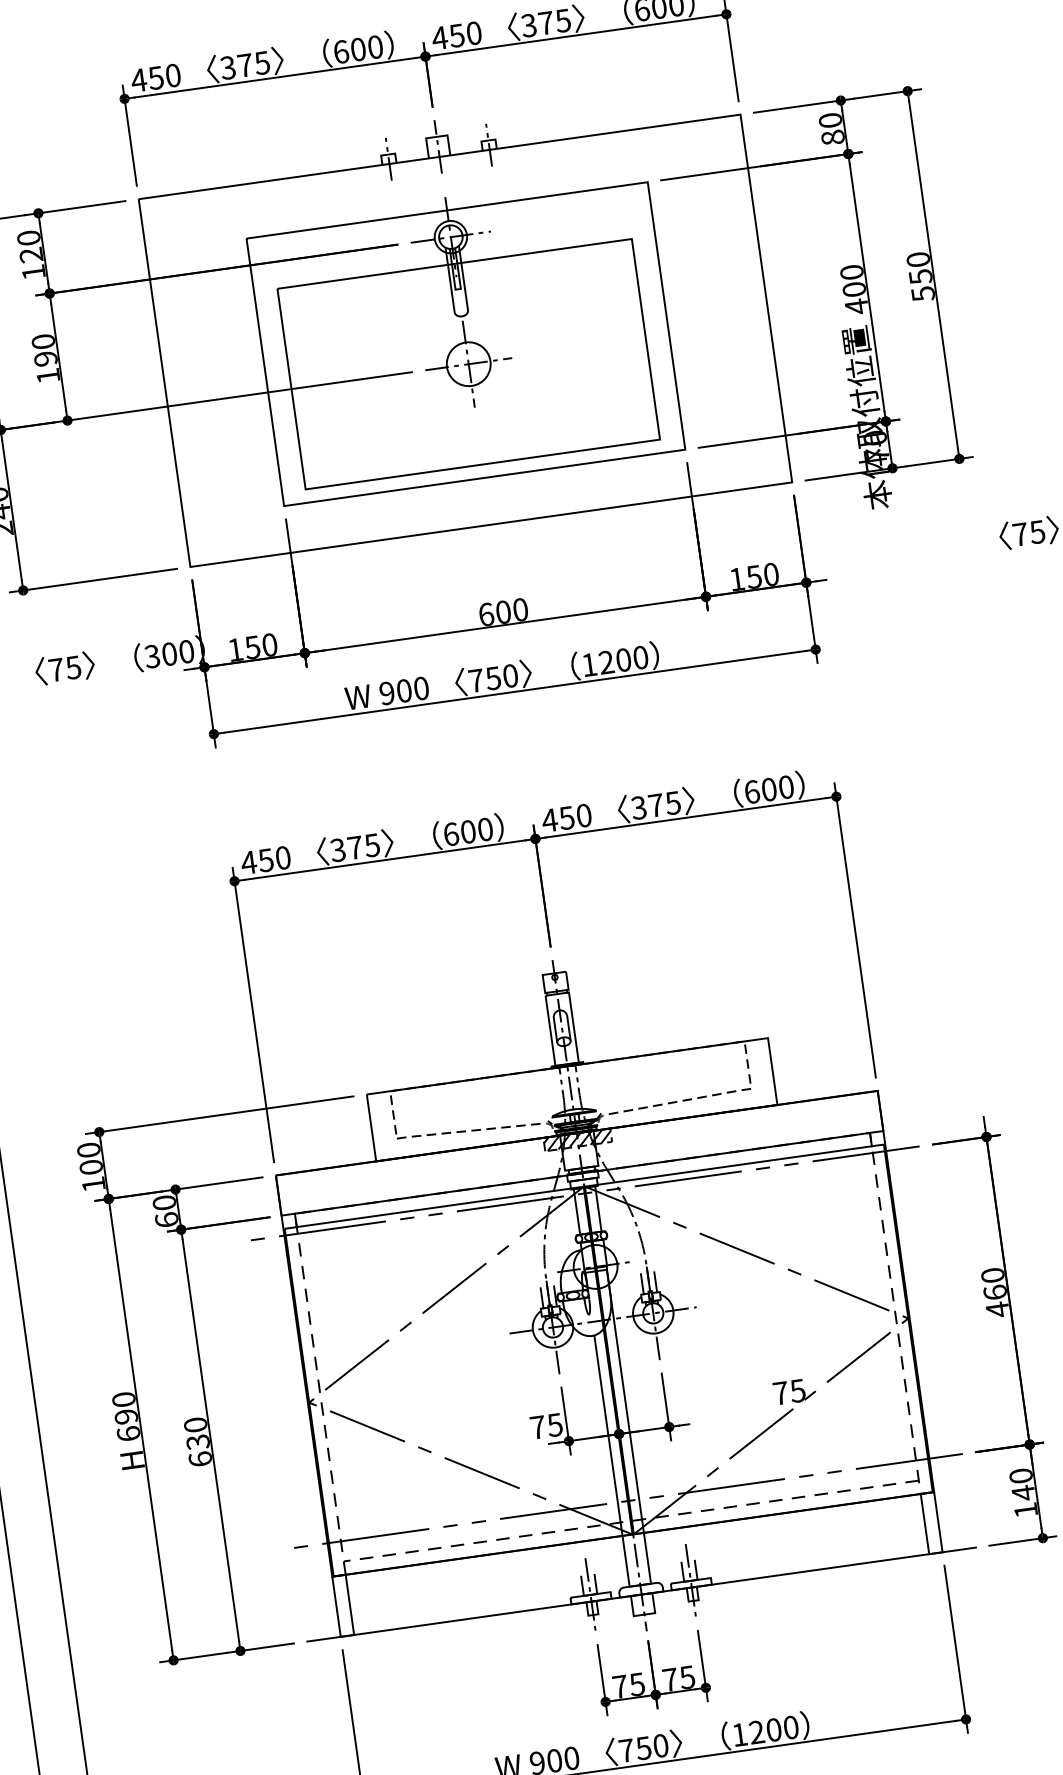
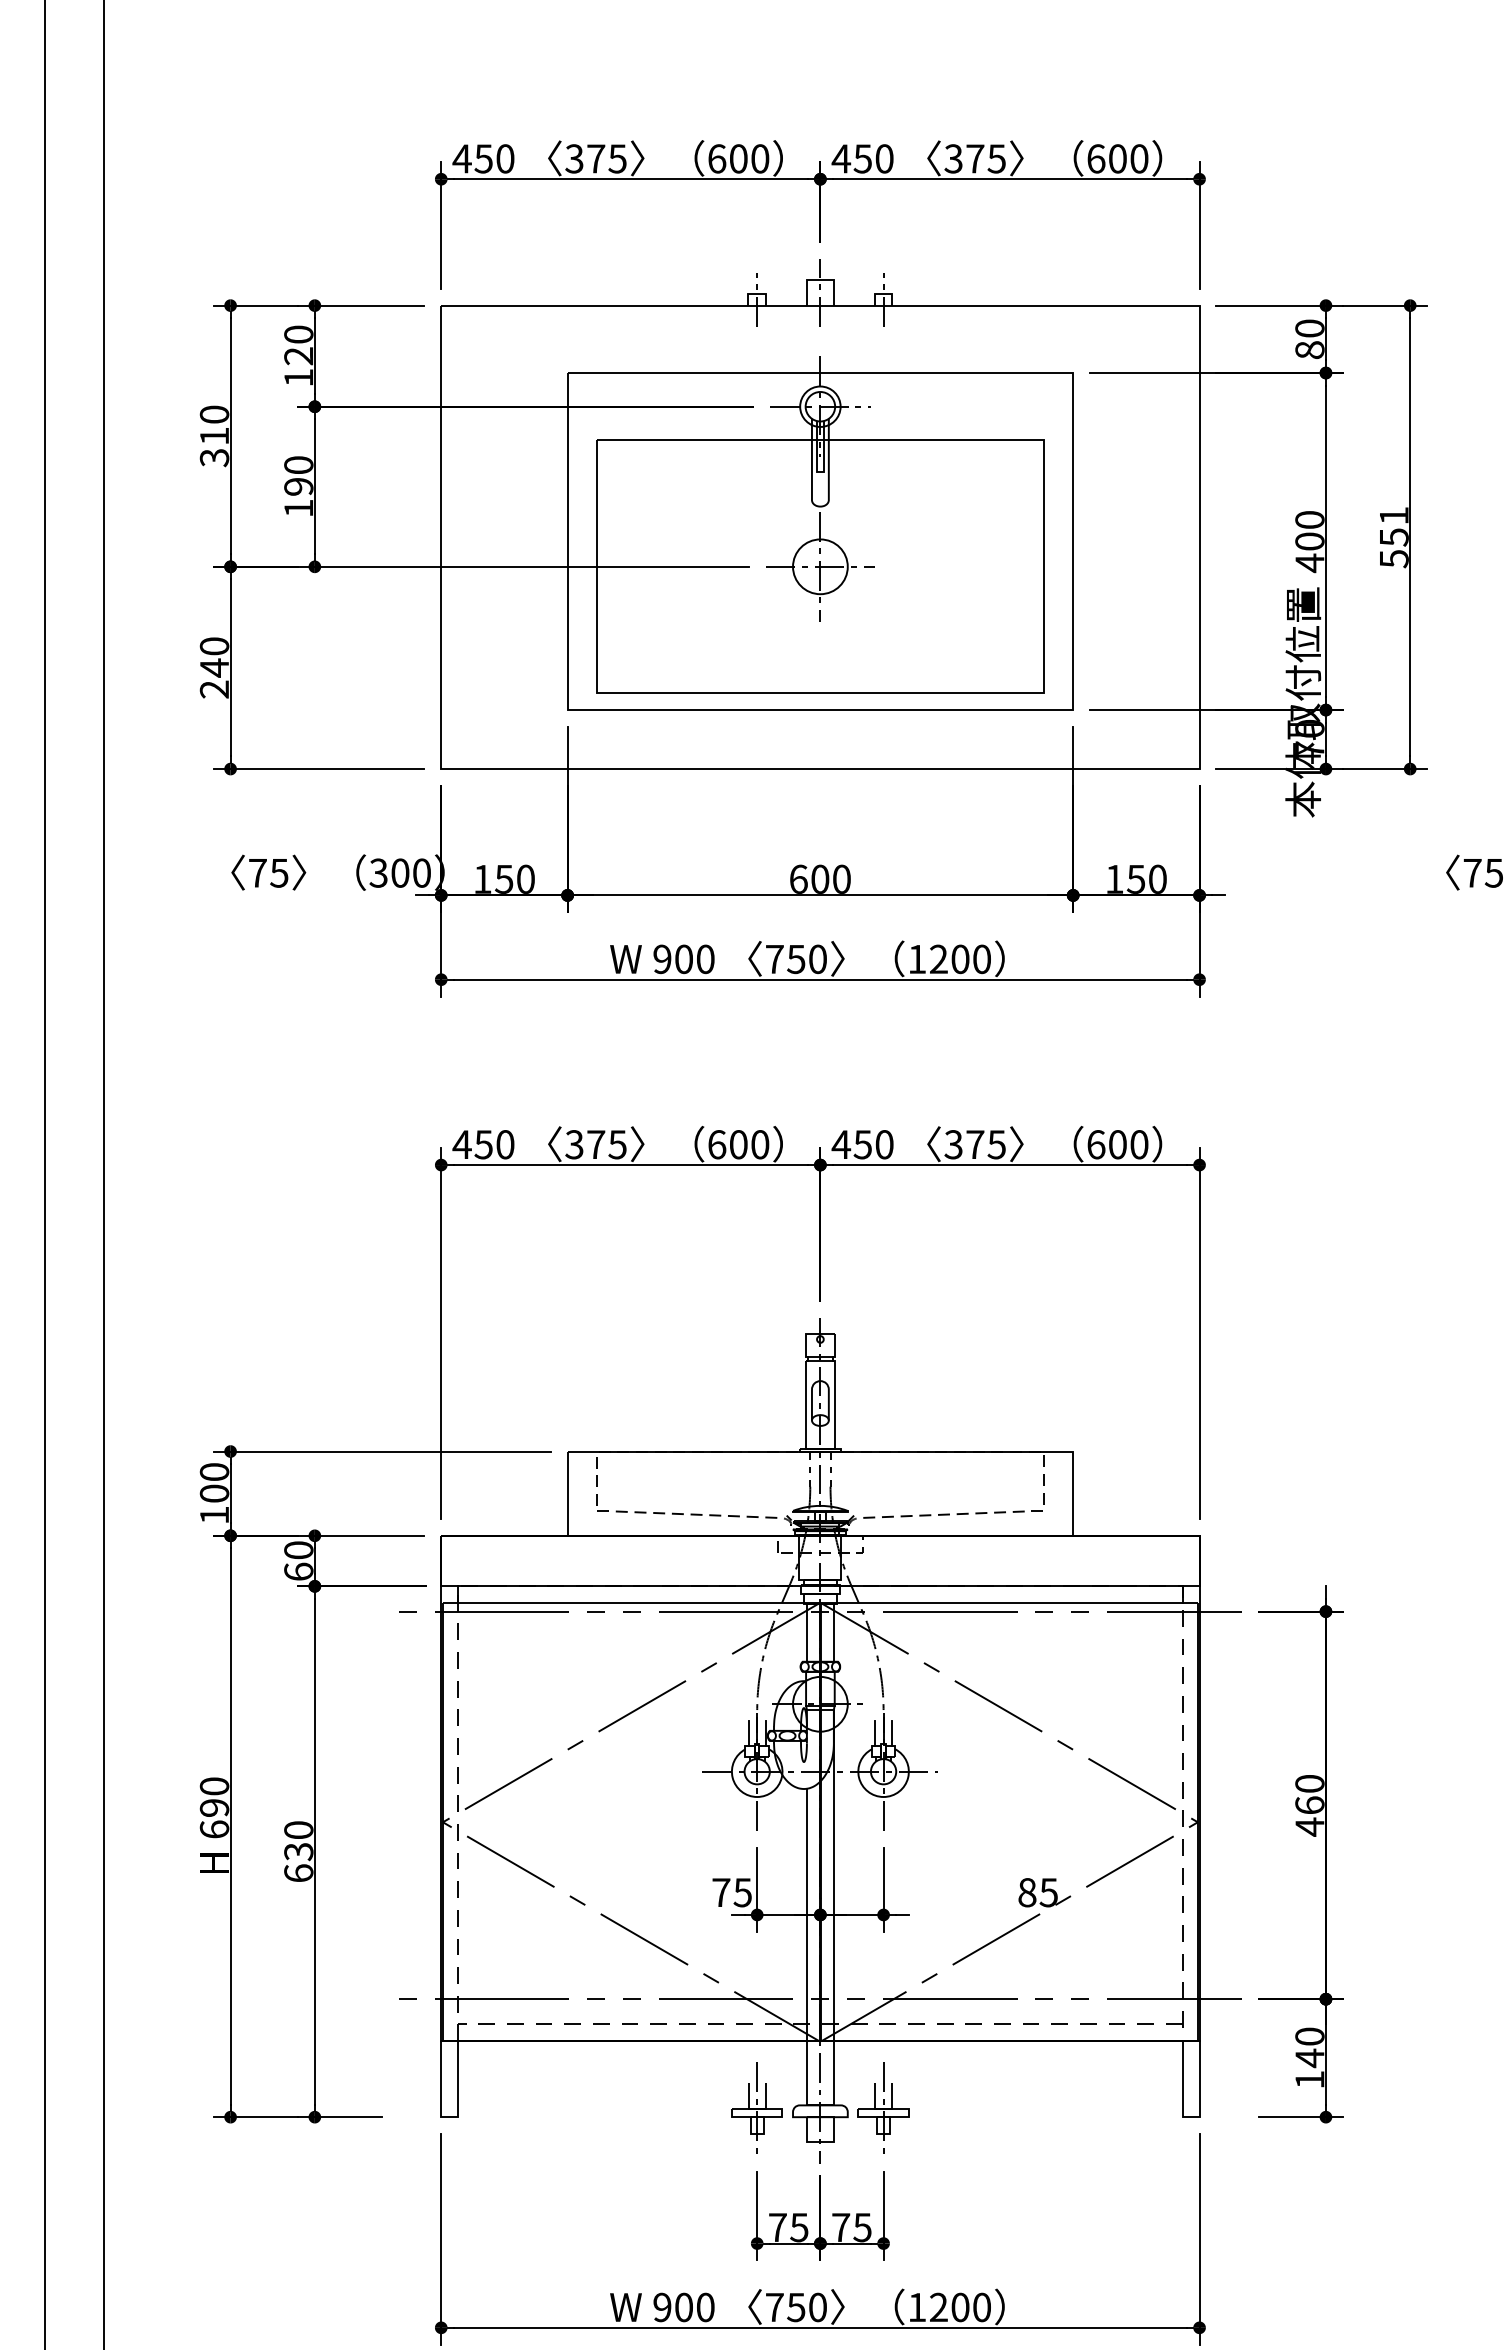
text: (917, 259) -> (1393, 515), 550 -> 551
hatch: (577, 1139) -> (820, 1543), removed
text: (780, 1393) -> (1027, 1892), 75 -> 85
line: (641, 1594) -> (820, 2117), removed

